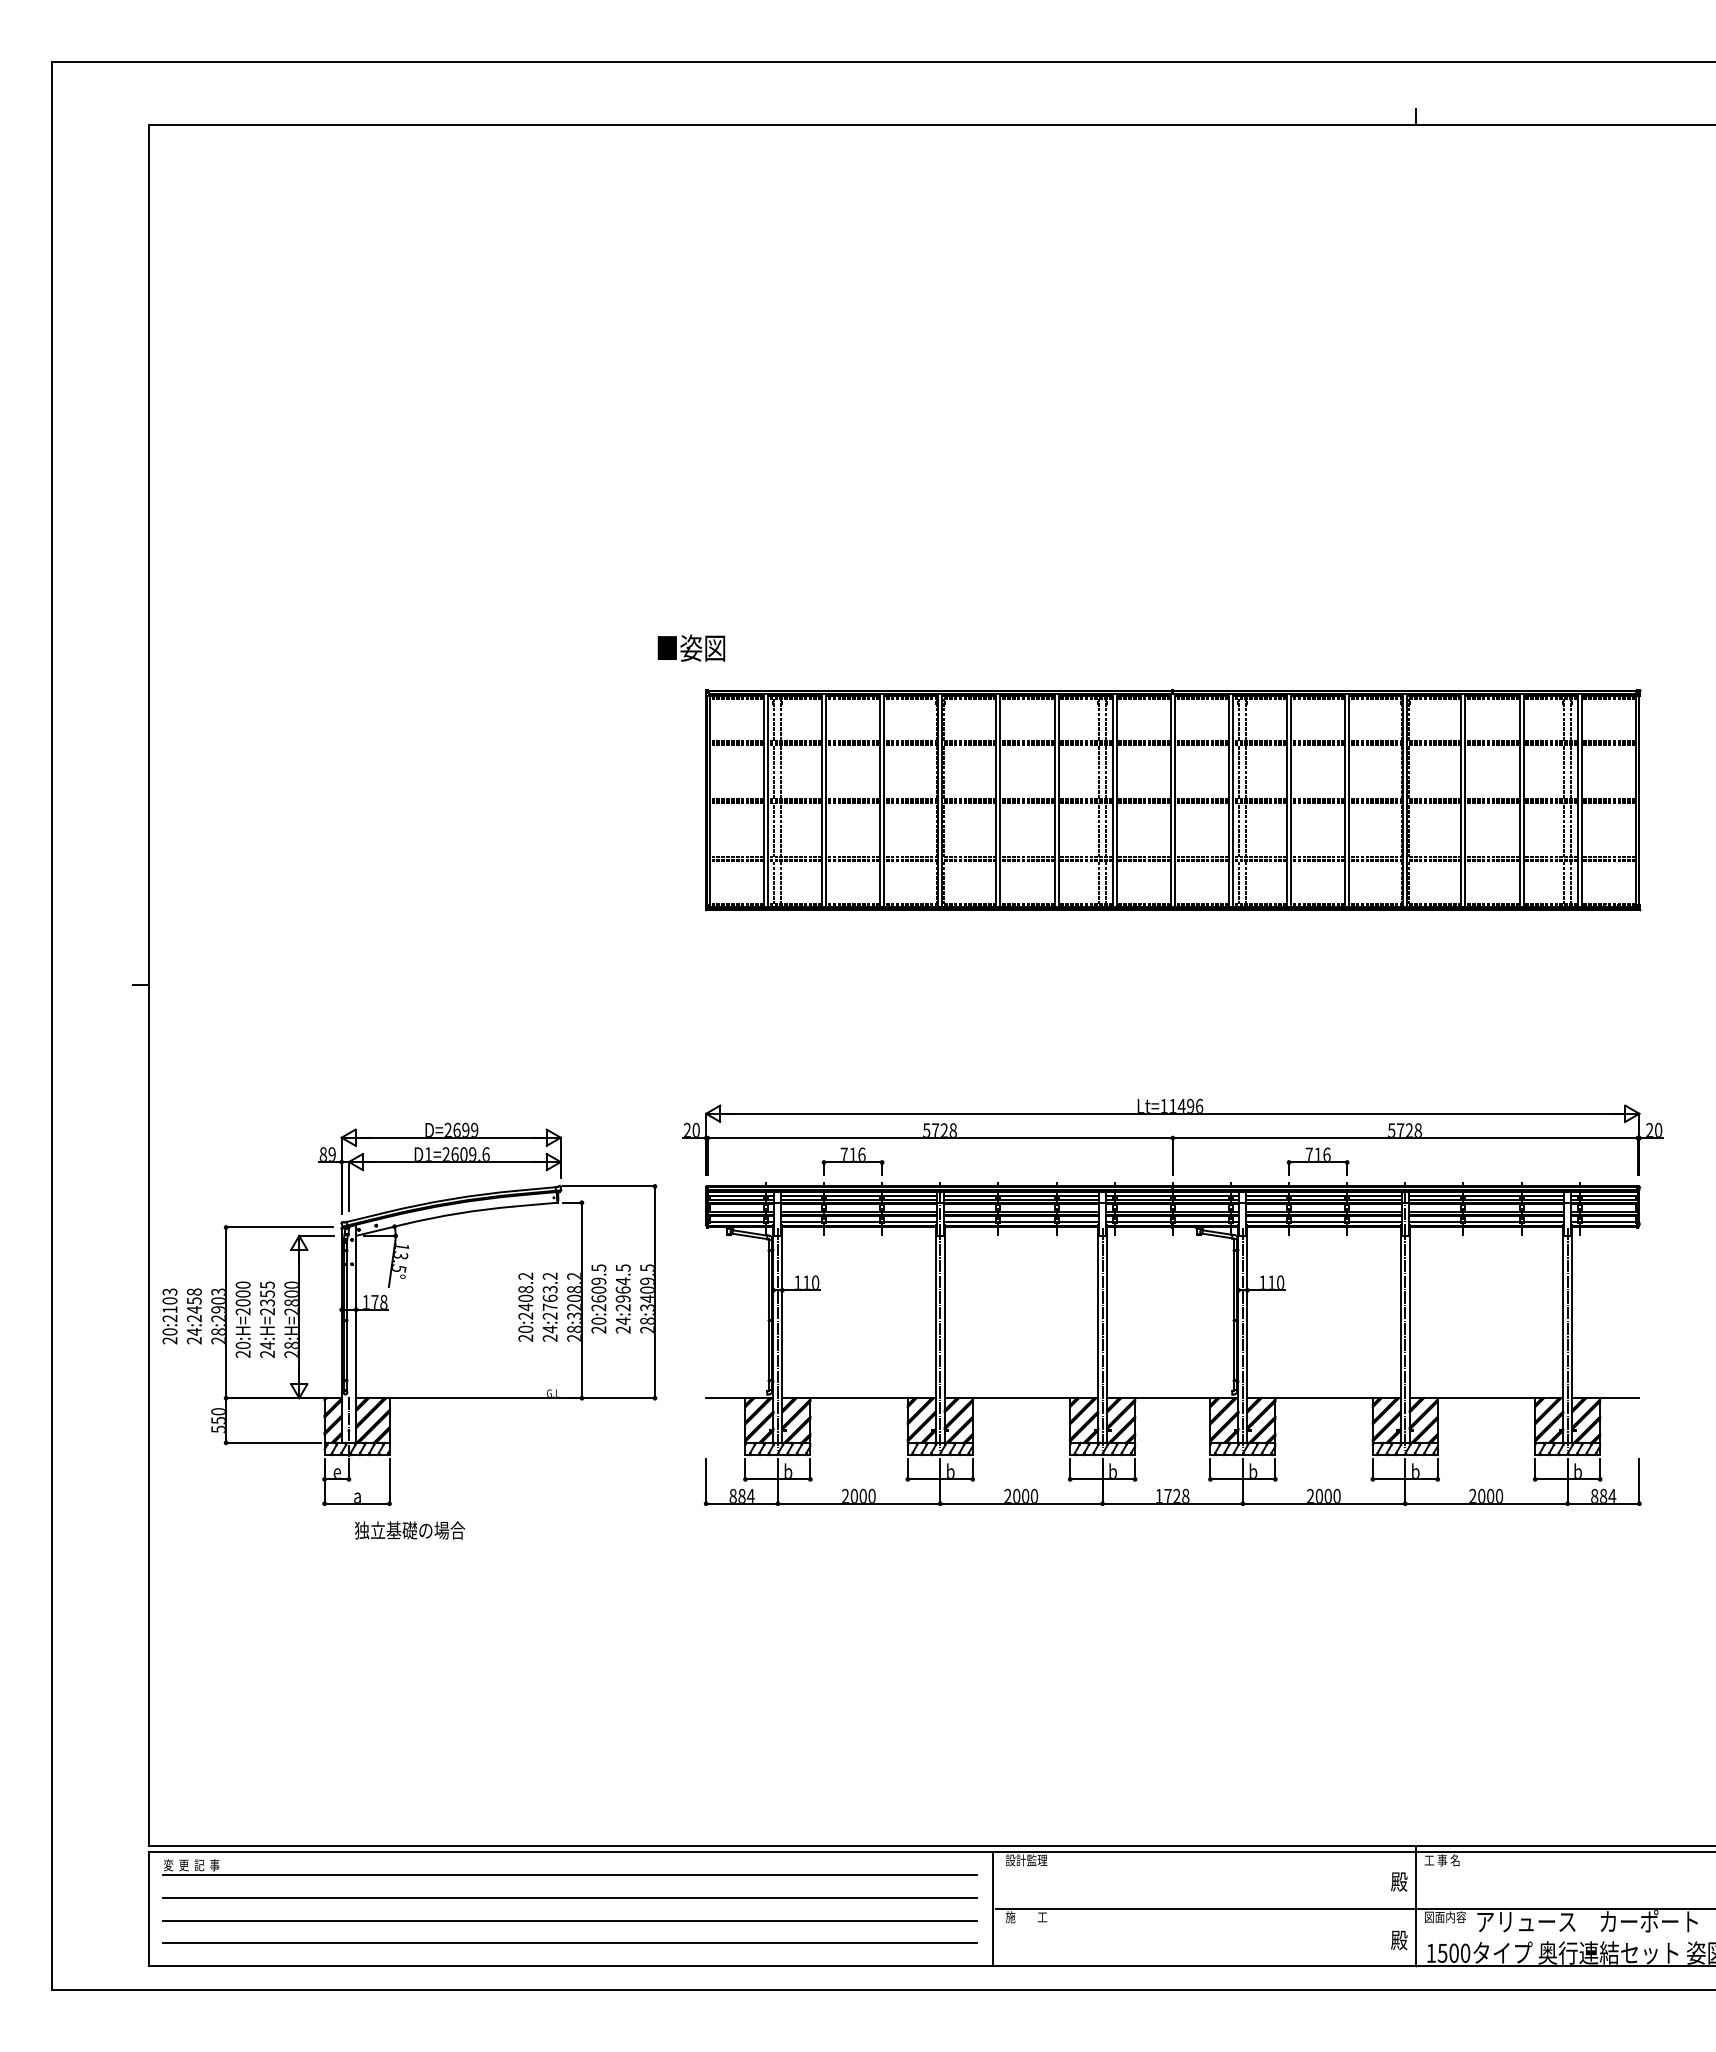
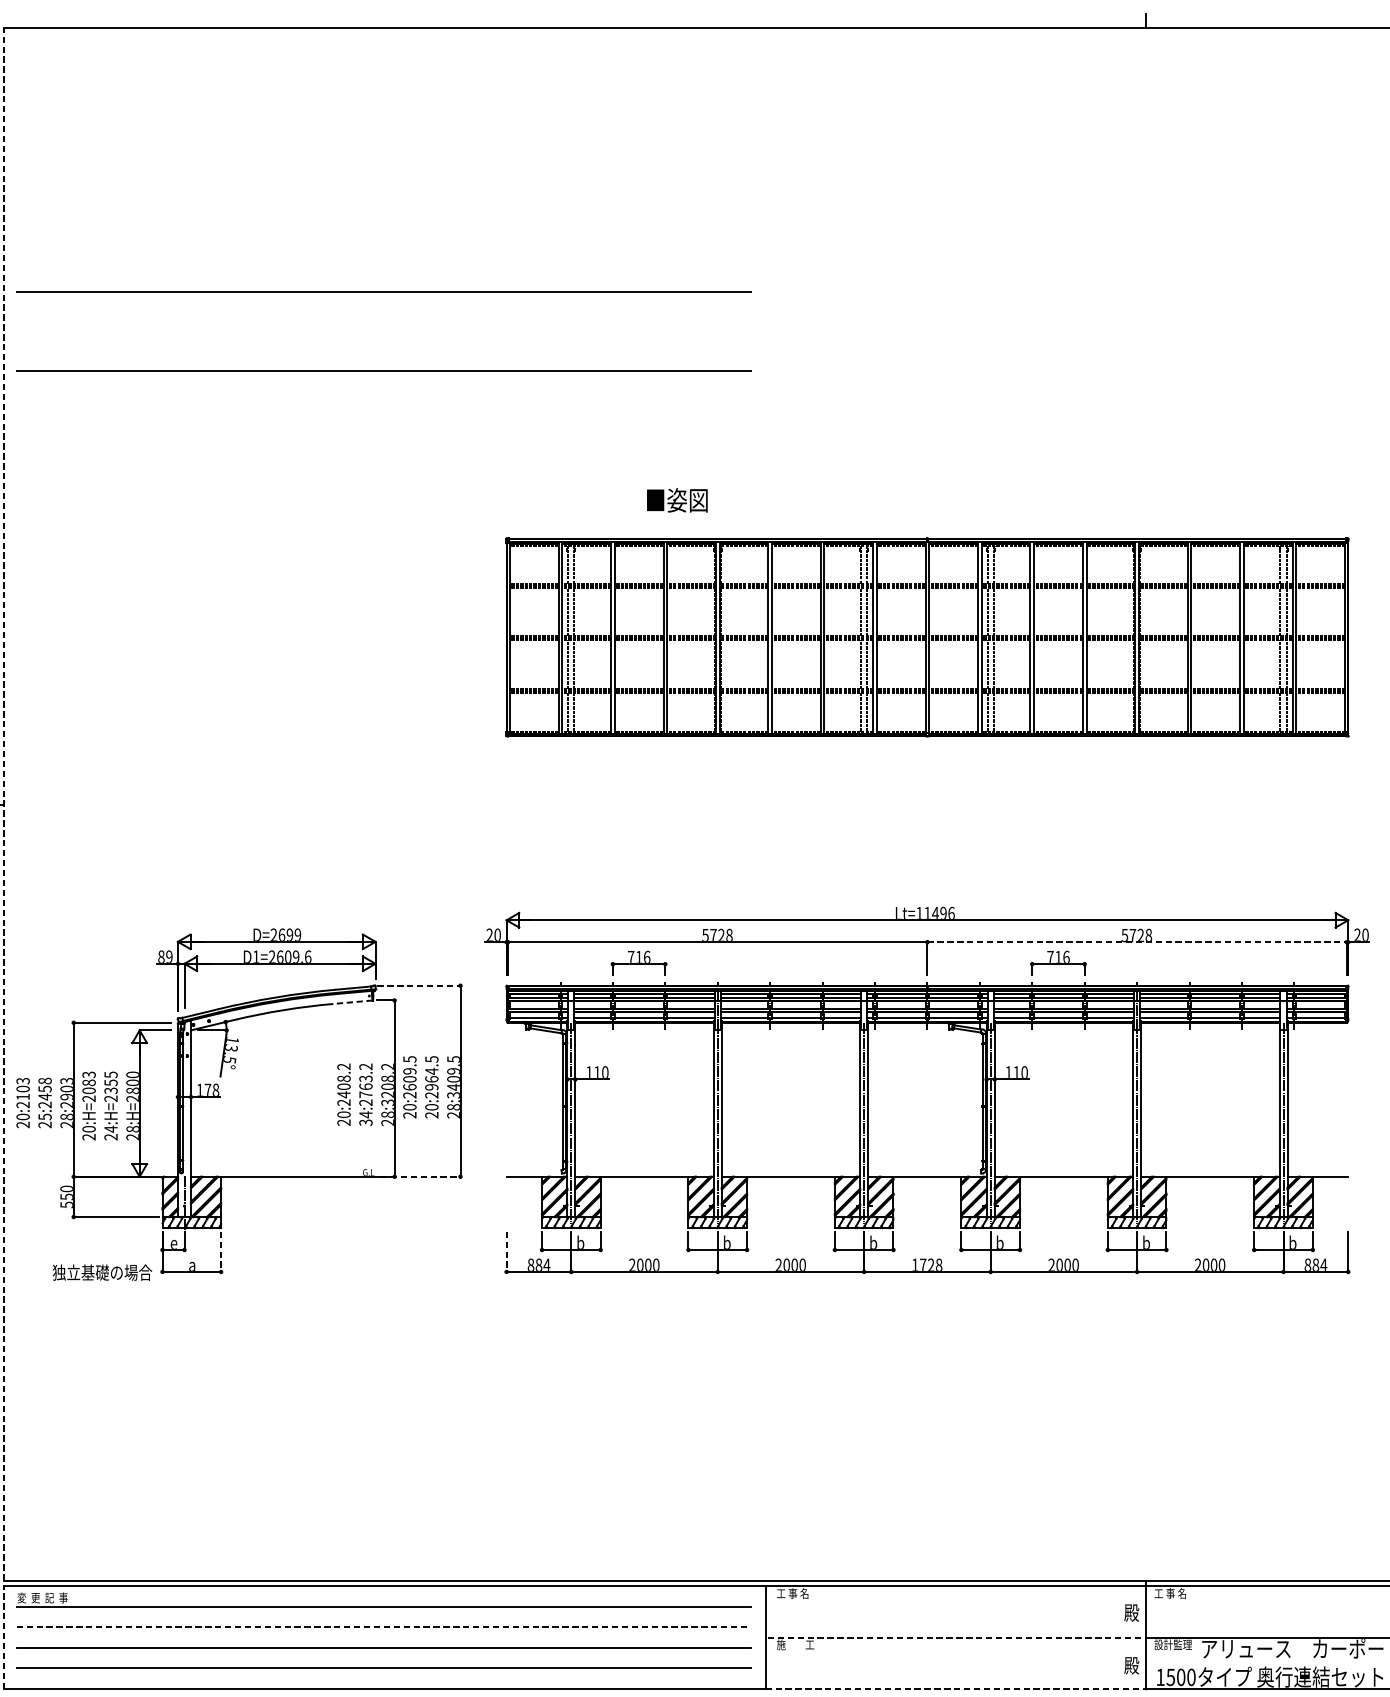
line: (569, 416) -> (383, 291), added
line: (569, 504) -> (383, 370), added
text: (691, 647) -> (677, 499), moved
line: (149, 985) -> (4, 804), solid -> dashed
line: (1405, 1138) -> (1137, 942), solid -> dashed
line: (609, 1186) -> (419, 985), solid -> dashed
line: (535, 1204) -> (352, 1002), solid -> dashed
text: (242, 1289) -> (88, 1078), 20:H=2000 -> 20:H=2083
text: (622, 1321) -> (431, 1107), 24:2964.5 -> 20:2964.5
text: (194, 1331) -> (45, 1116), 24:2458 -> 25:2458
text: (550, 1337) -> (366, 1122), 24:2763.2 -> 34:2763.2
line: (611, 1398) -> (421, 1177), solid -> dashed
line: (389, 1481) -> (221, 1251), solid -> dashed
line: (706, 1481) -> (506, 1251), solid -> dashed
text: (410, 1530) -> (102, 1272), moved
text: (1026, 1860) -> (795, 1593), 設計監理 -> 工 事 名
line: (570, 1897) -> (384, 1627), solid -> dashed
line: (149, 1909) -> (4, 1637), solid -> dashed
line: (1205, 1909) -> (956, 1637), solid -> dashed
text: (1445, 1917) -> (1173, 1645), 図面内容 -> 設計監理
line: (1204, 1966) -> (956, 1689), solid -> dashed

